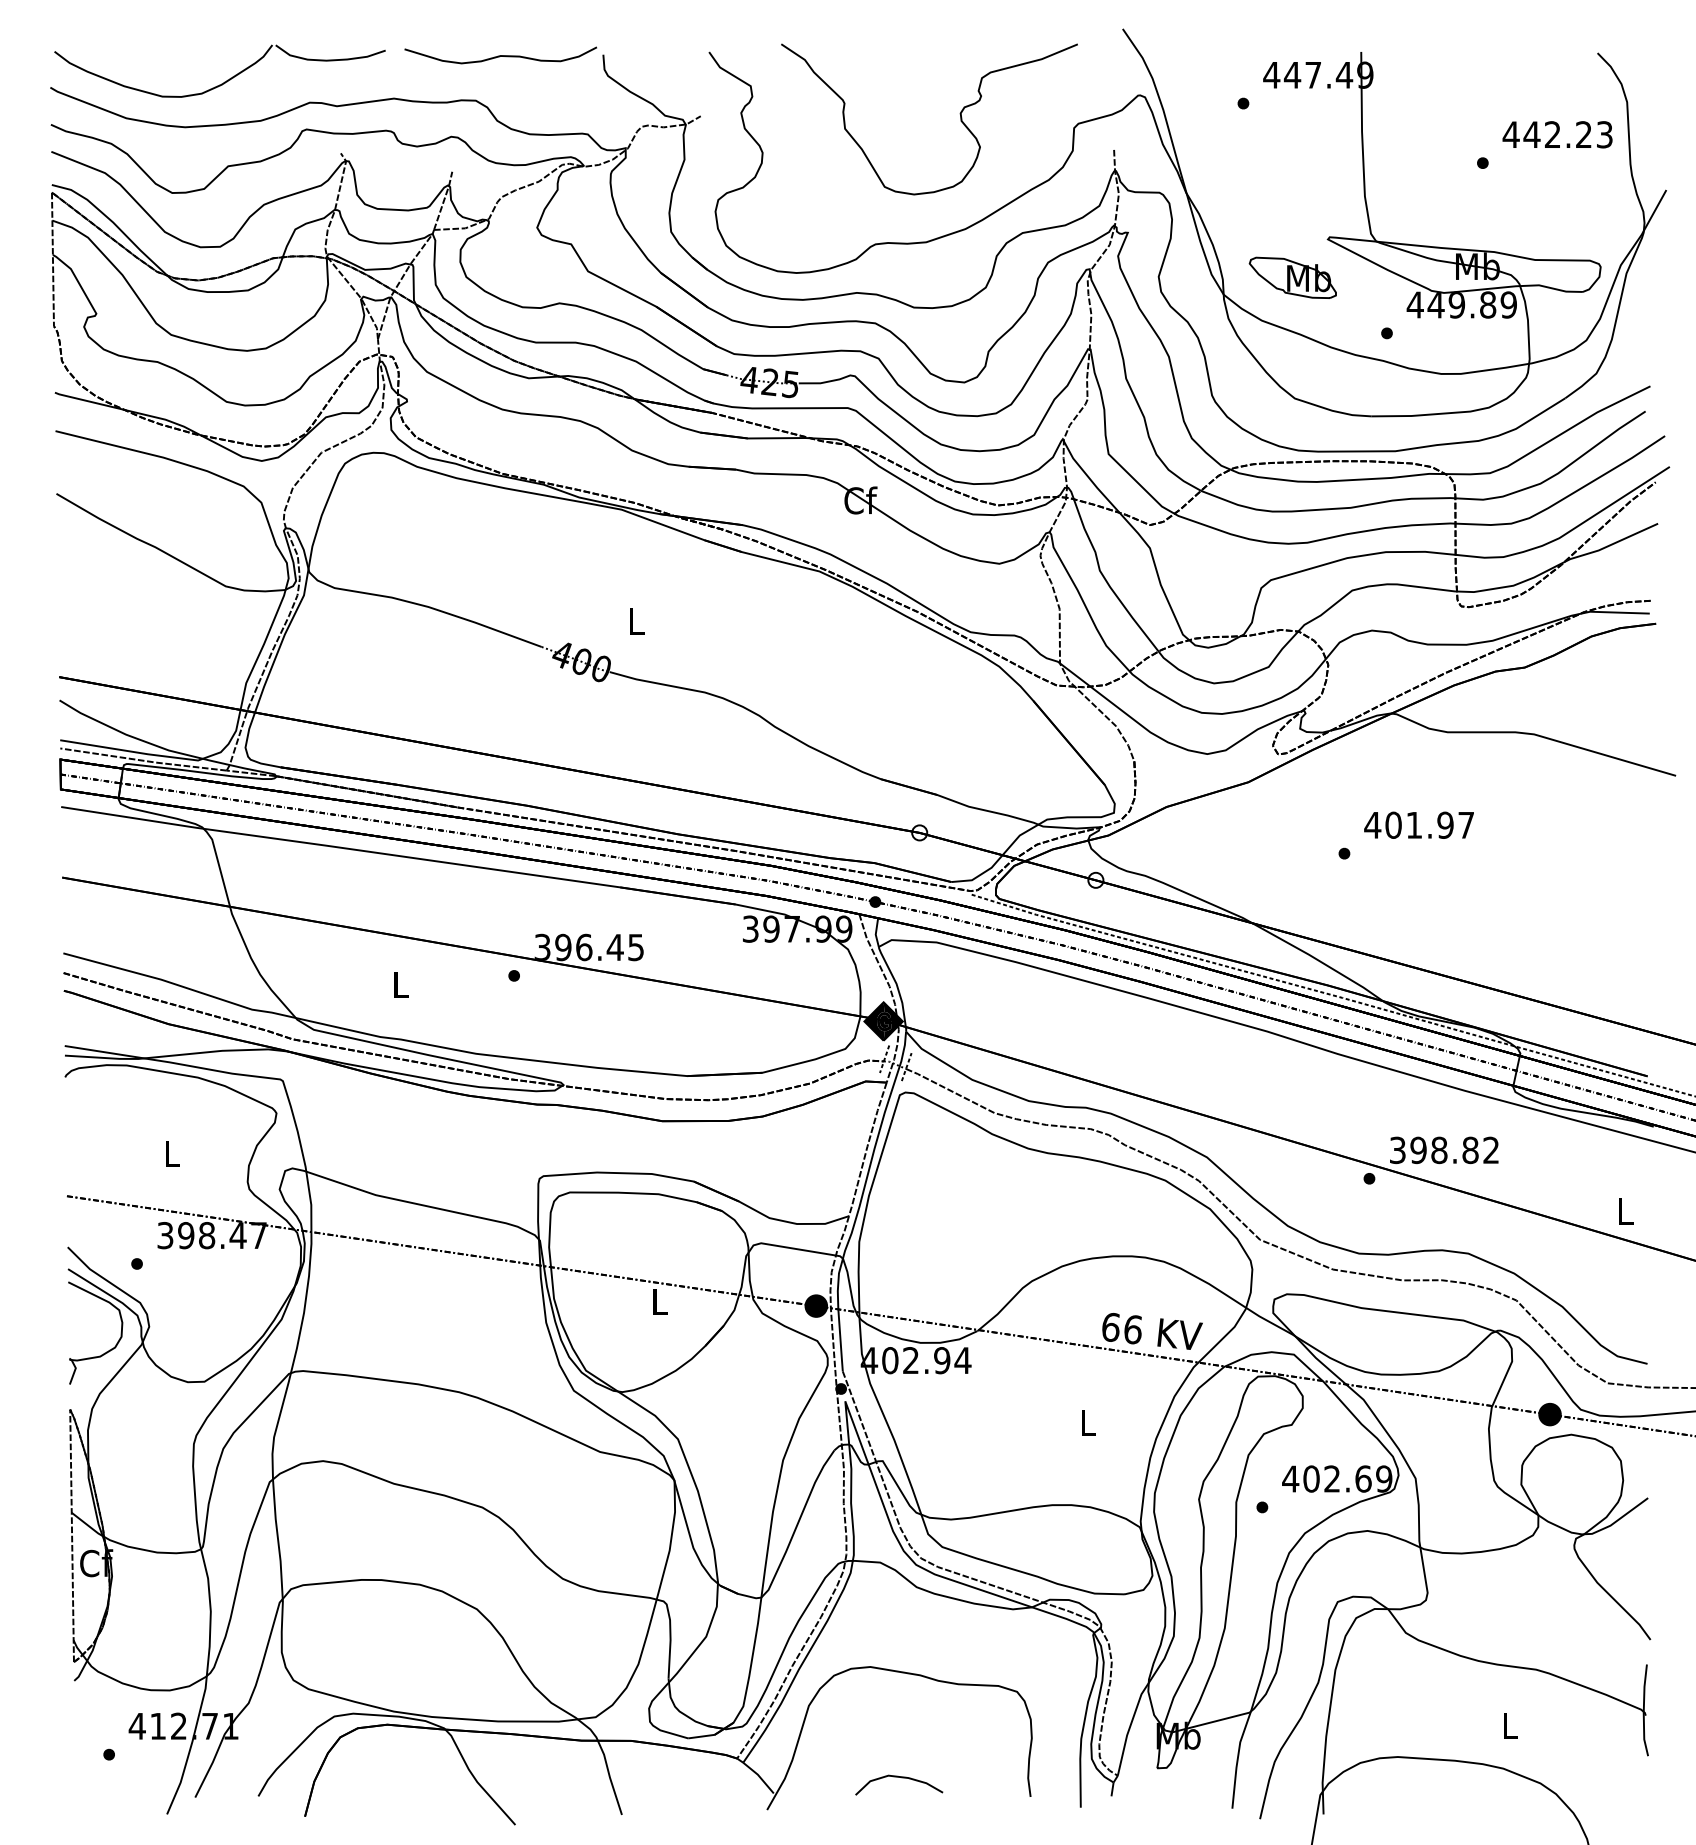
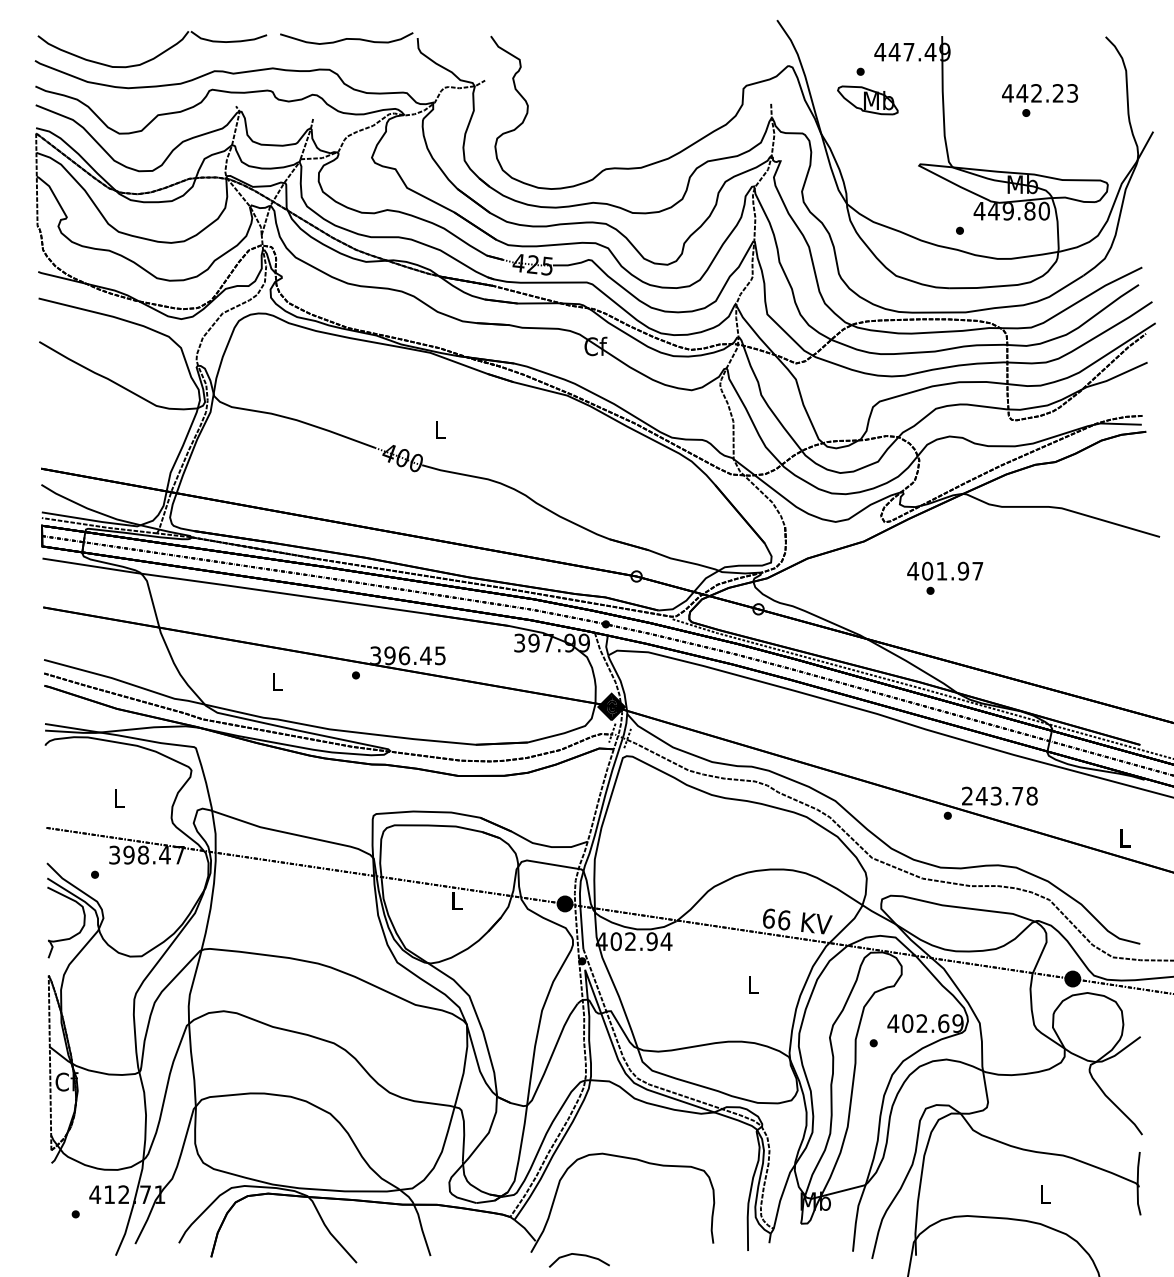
curve: (959, 119) -> (664, 82), removed
text: (1556, 134) -> (1039, 93), moved
part: (1292, 277) -> (867, 100), moved
text: (1507, 305) -> (1043, 211), 449.89 -> 449.80
text: (1419, 824) -> (945, 570), moved
text: (1444, 1149) -> (999, 795), 398.82 -> 243.78
curve: (897, 1777) -> (578, 1255), moved

